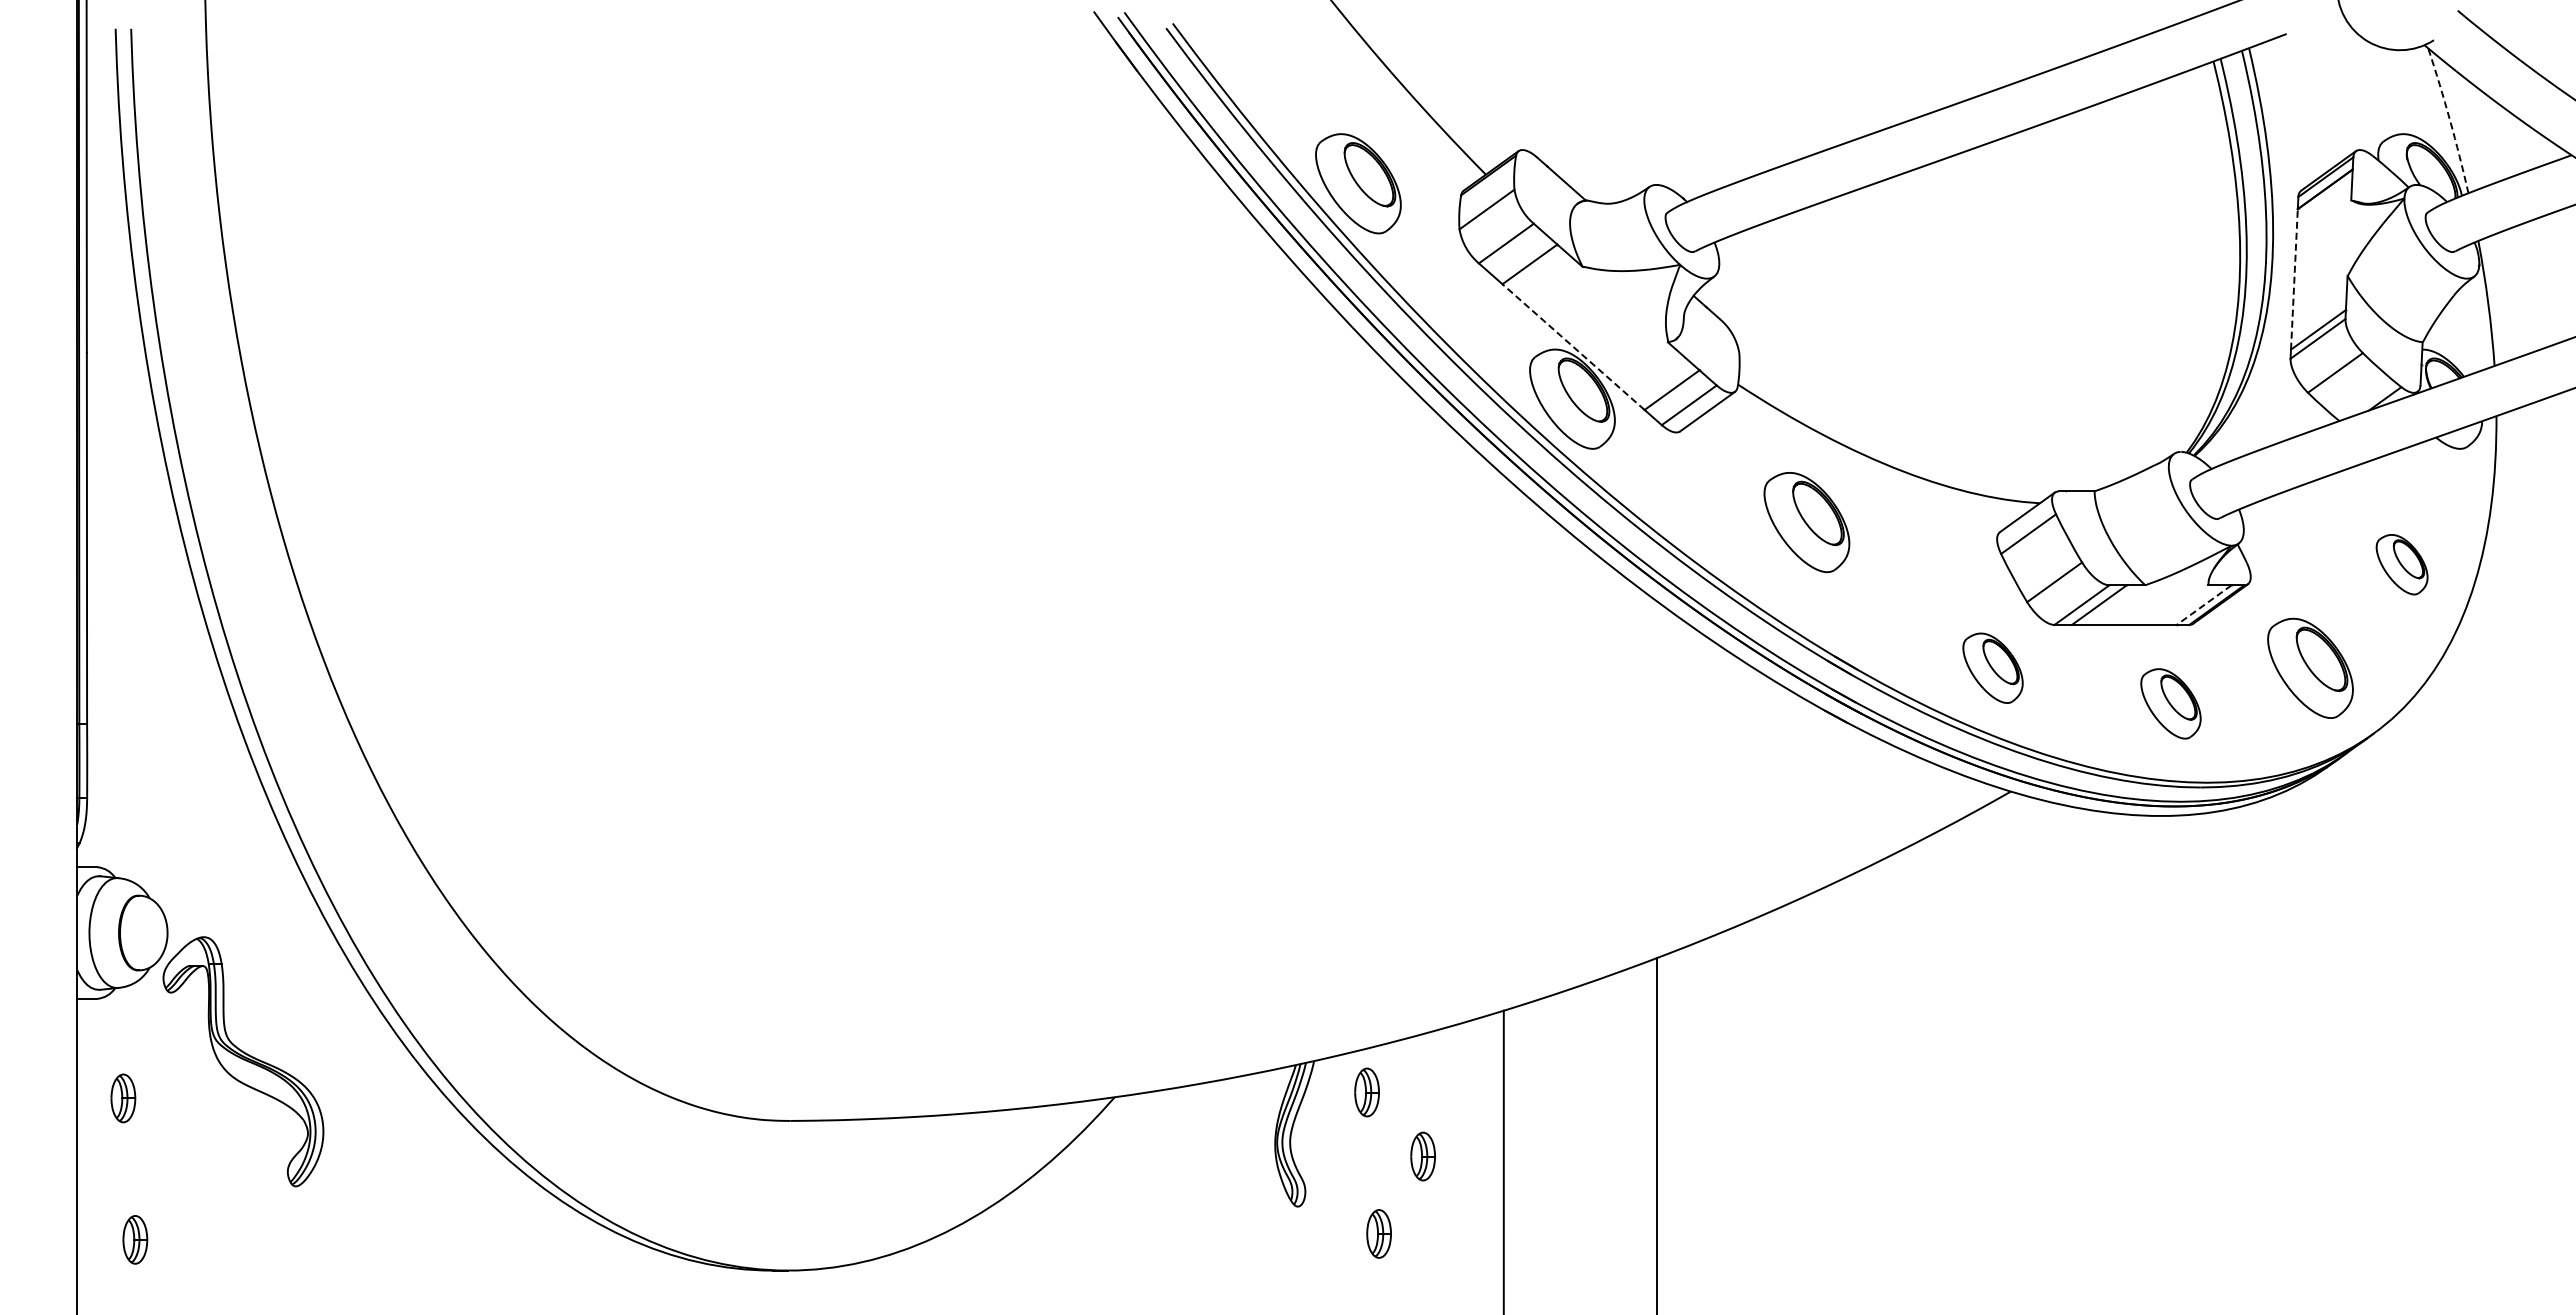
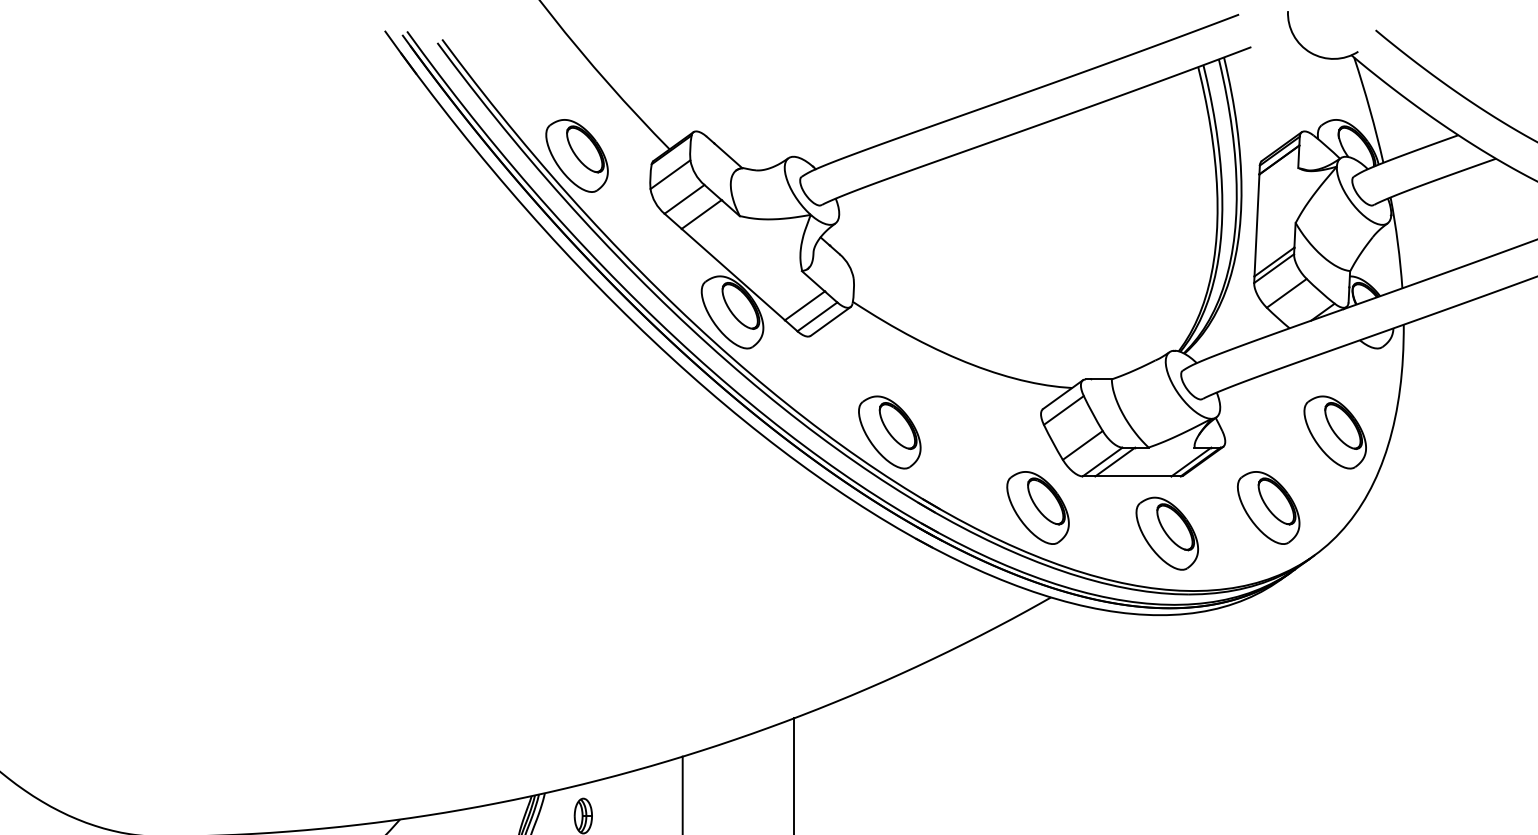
arc: (2450, 120) -> (1370, 109), dashed -> solid
line: (2294, 278) -> (1257, 224), dashed -> solid
line: (1573, 347) -> (733, 274), dashed -> solid
part: (1806, 522) -> (889, 432), moved
part: (2401, 564) -> (1334, 432), size x1.67
line: (2204, 605) -> (1191, 462), dashed -> solid
part: (1992, 667) -> (1037, 507), size x1.43
part: (2170, 703) -> (1166, 533), size x1.43

